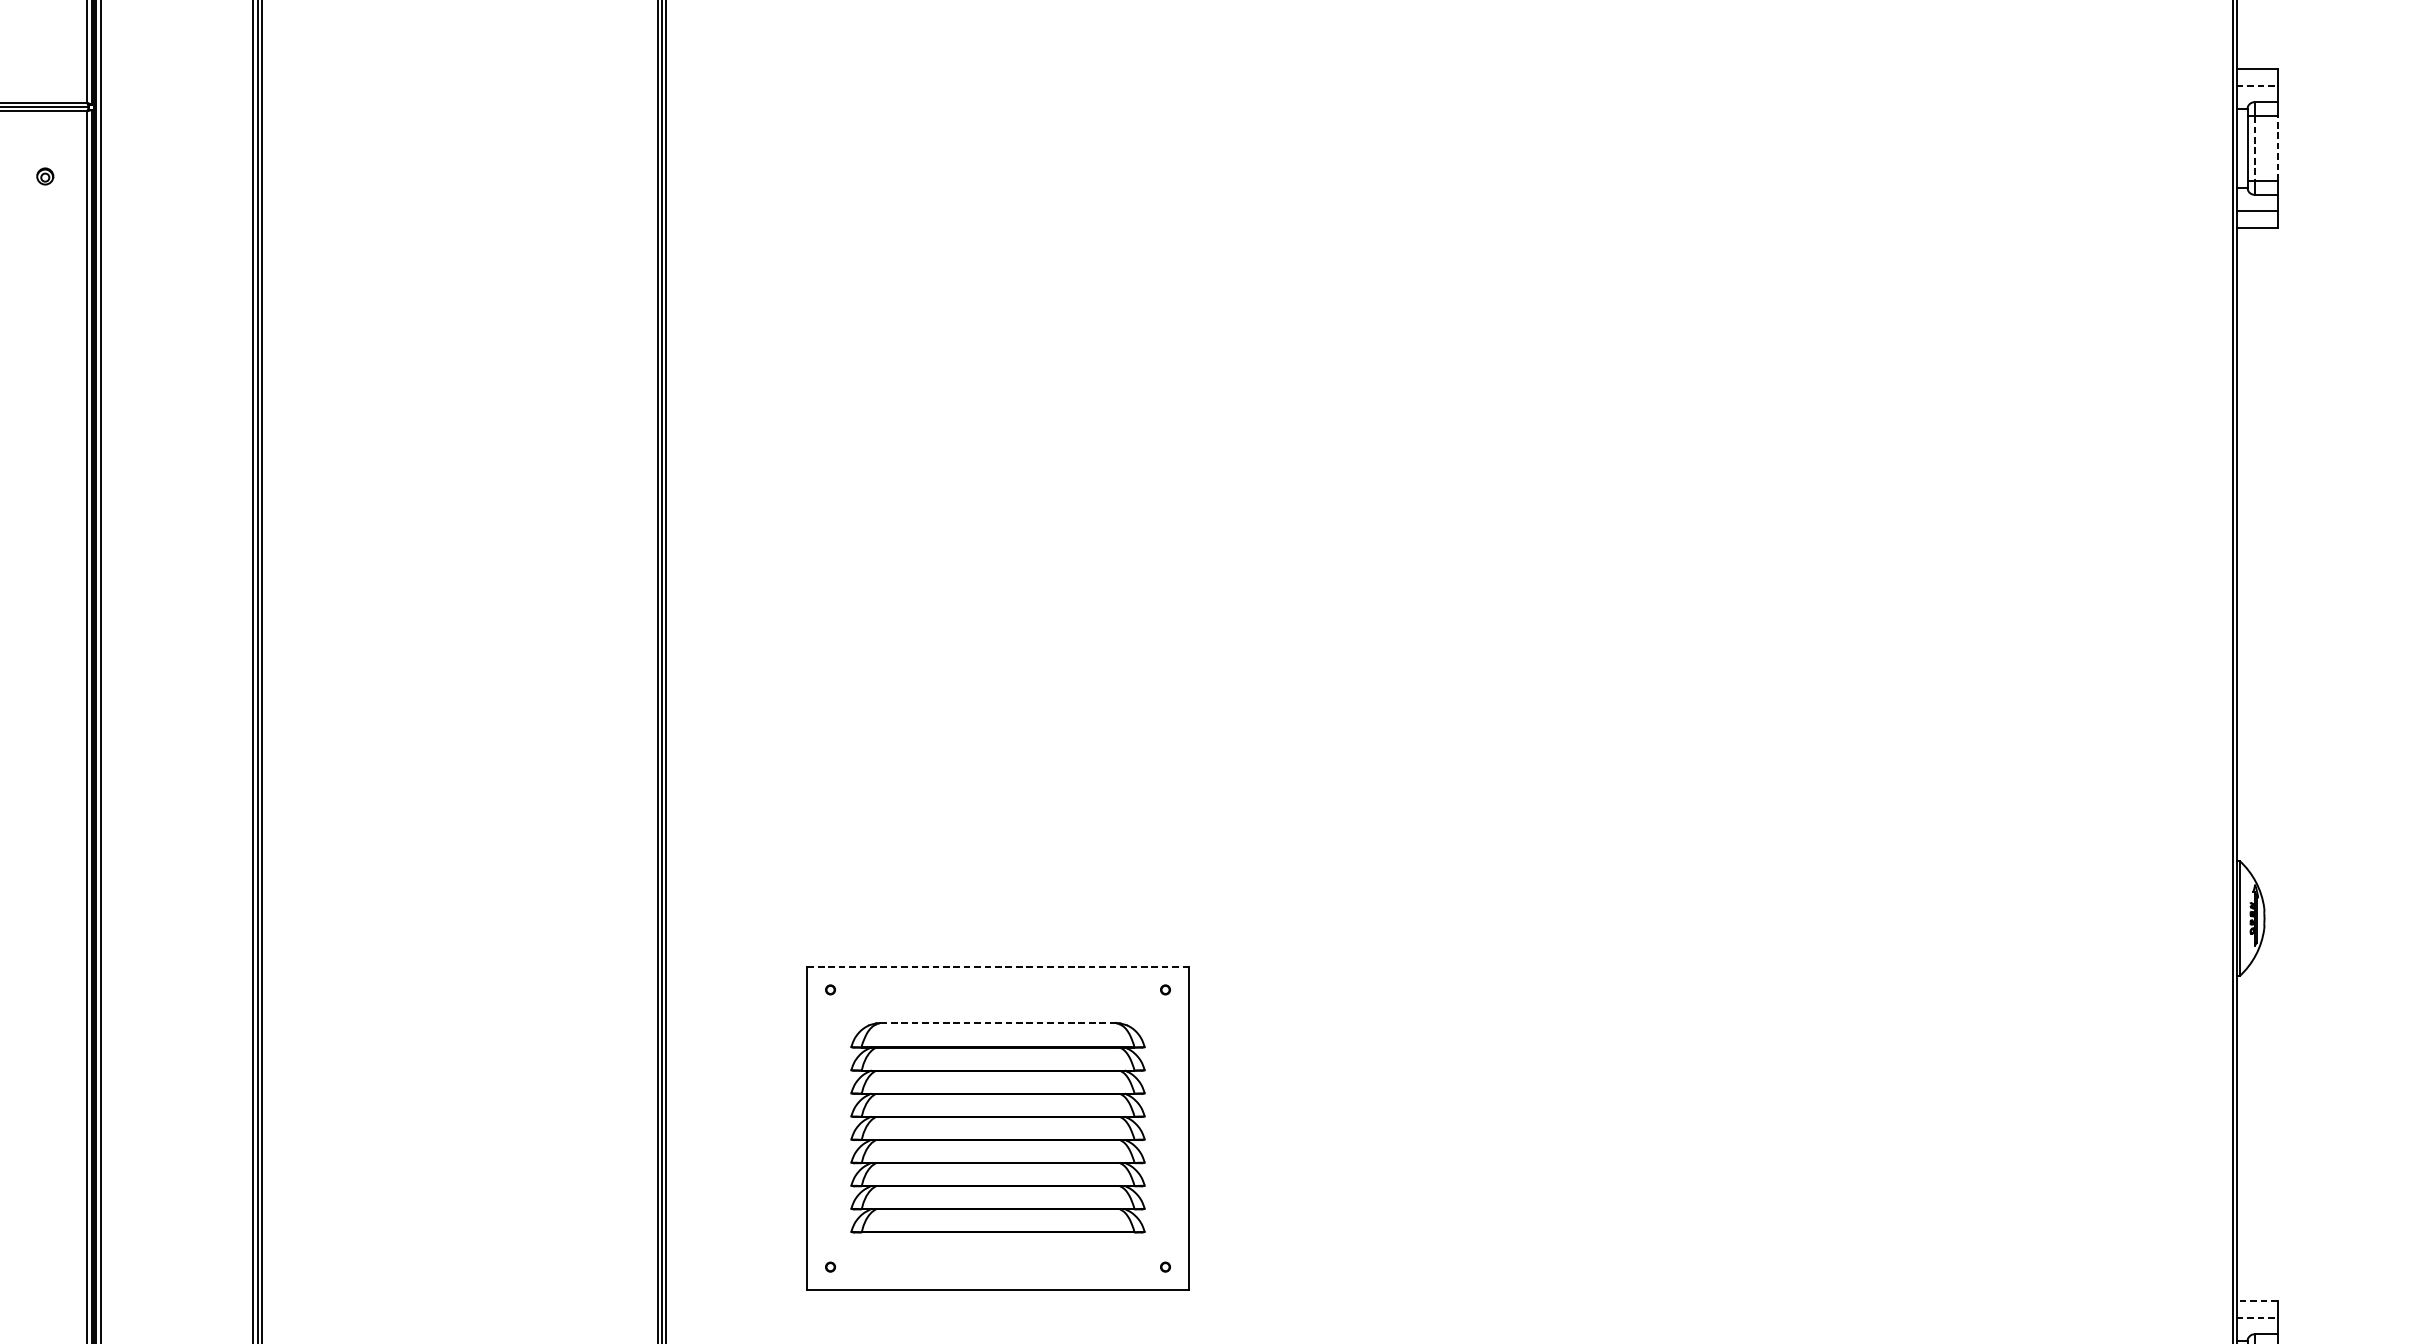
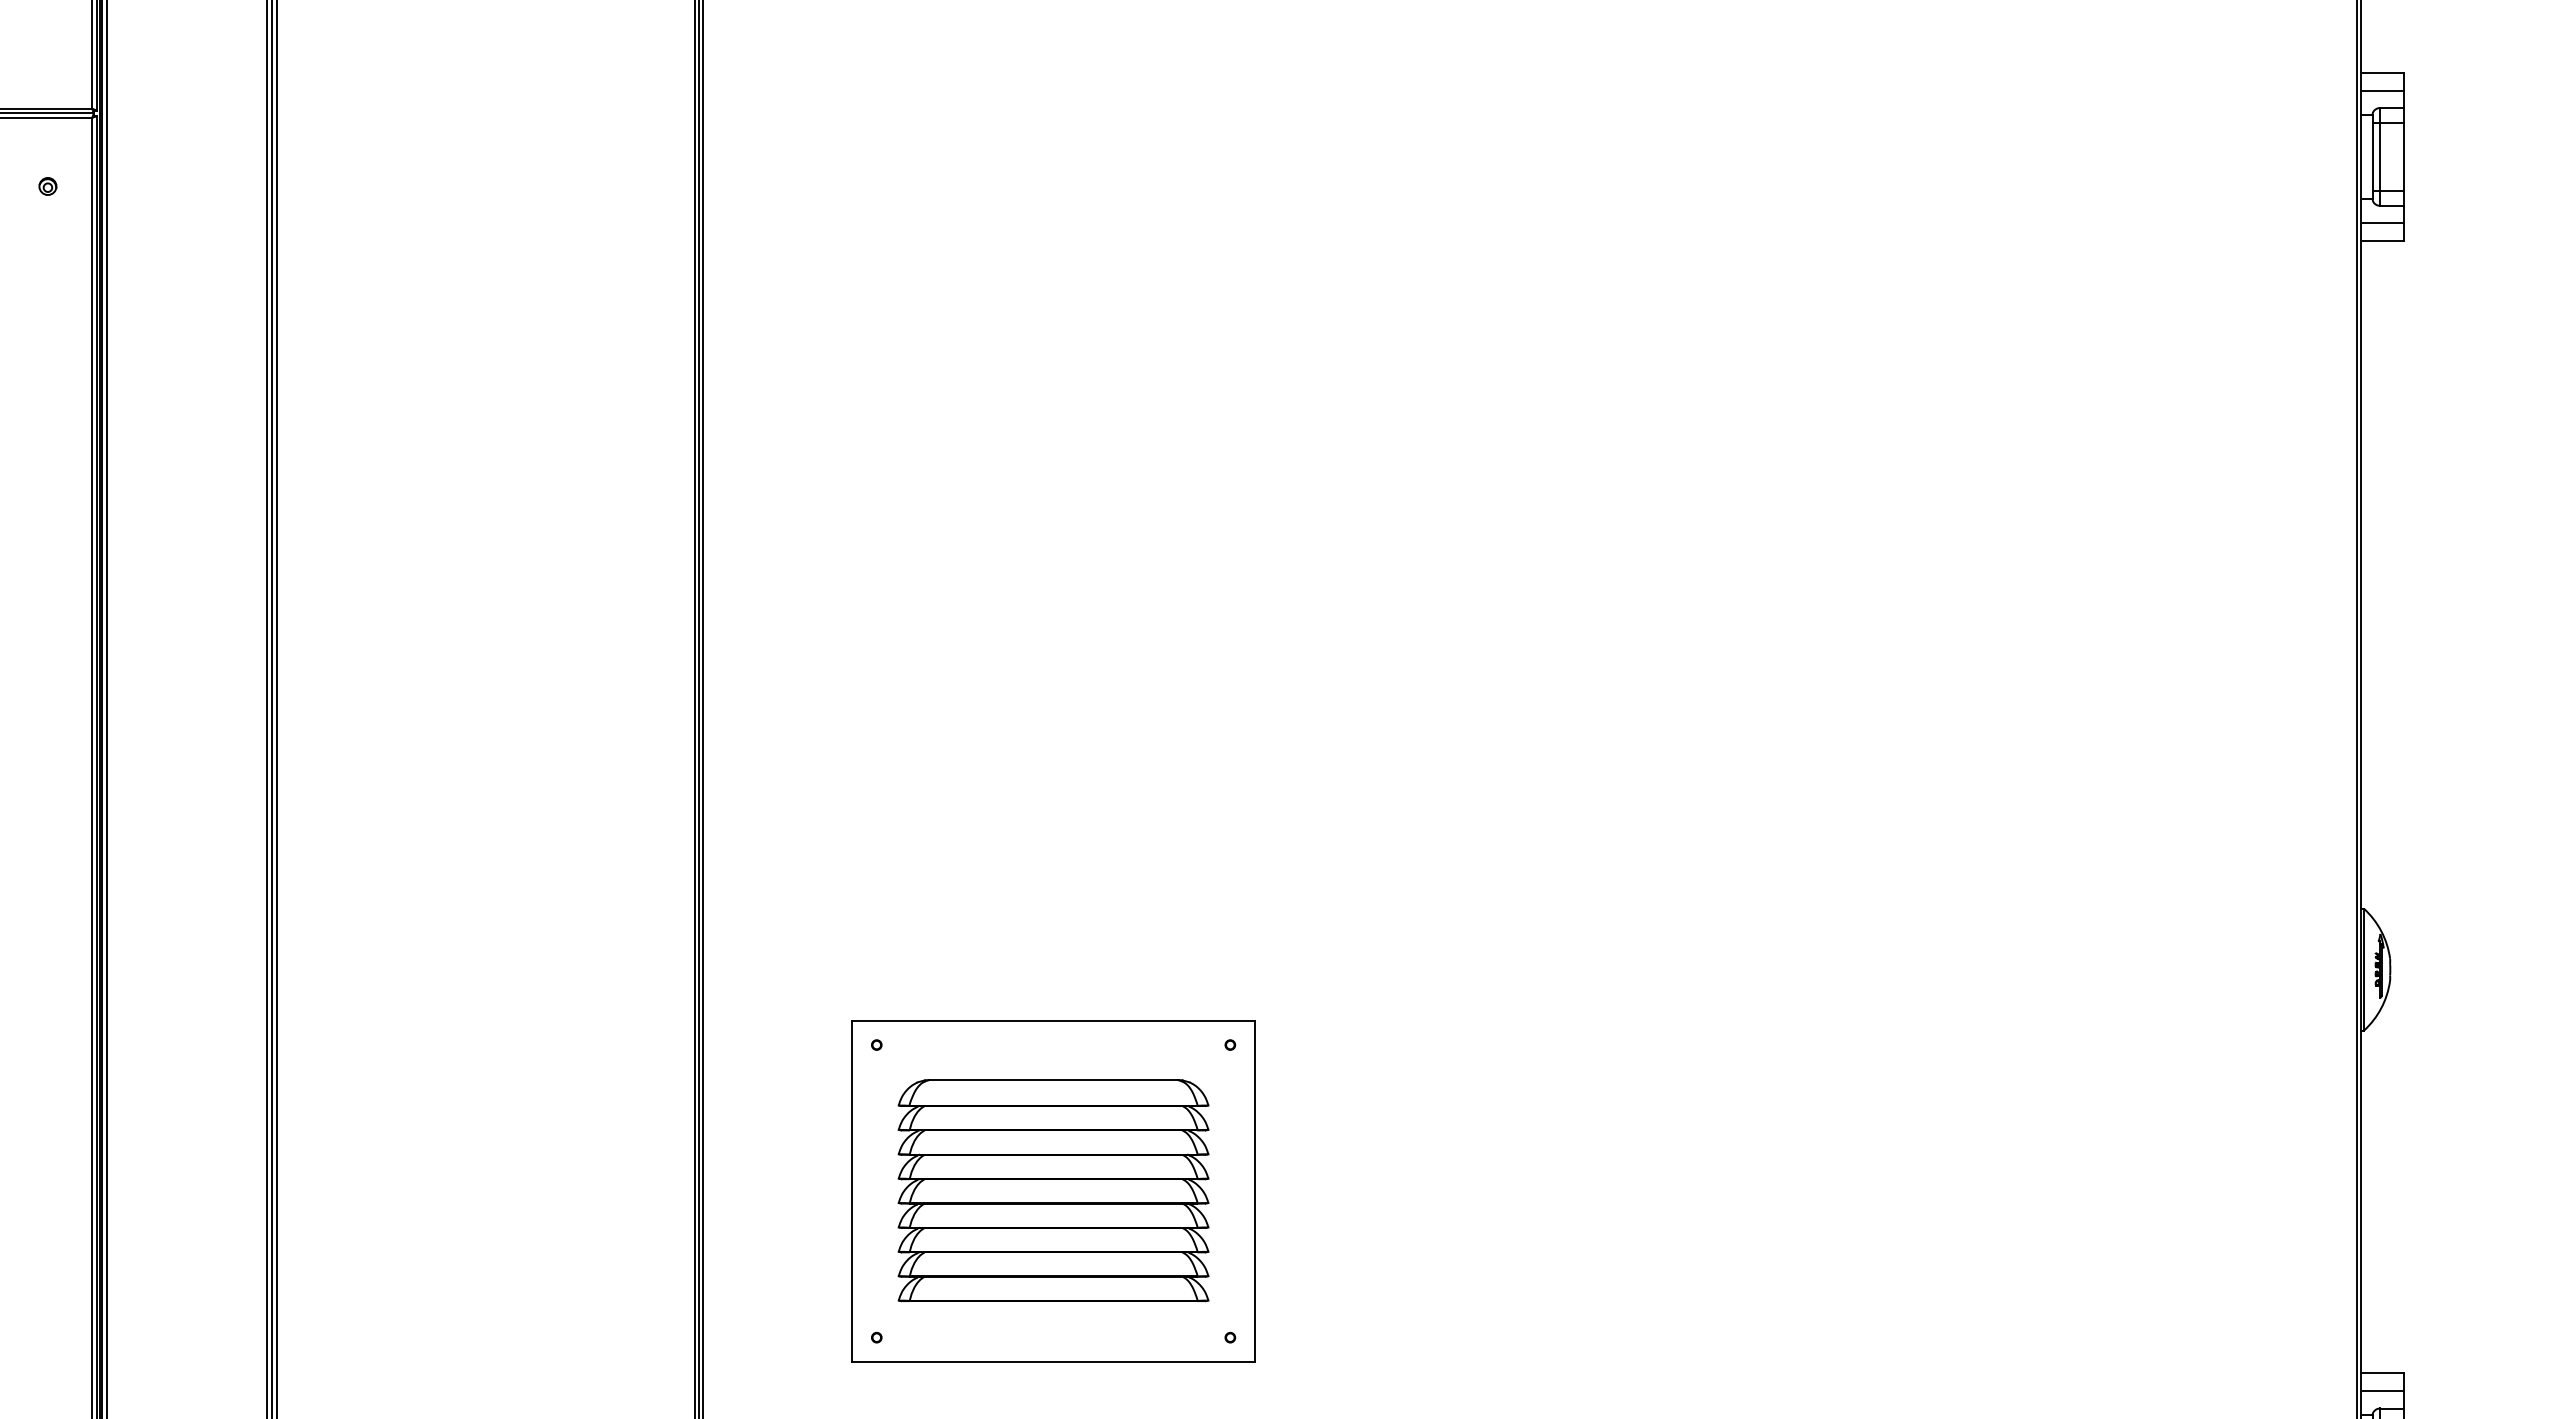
line: (2257, 85) -> (2382, 90), dashed -> solid
line: (2277, 148) -> (2404, 156), dashed -> solid
line: (2254, 149) -> (2379, 157), dashed -> solid
line: (998, 966) -> (1054, 1020), dashed -> solid
line: (998, 1022) -> (1054, 1079), dashed -> solid
line: (2257, 1301) -> (2382, 1373), dashed -> solid
line: (2257, 1318) -> (2382, 1391), dashed -> solid

